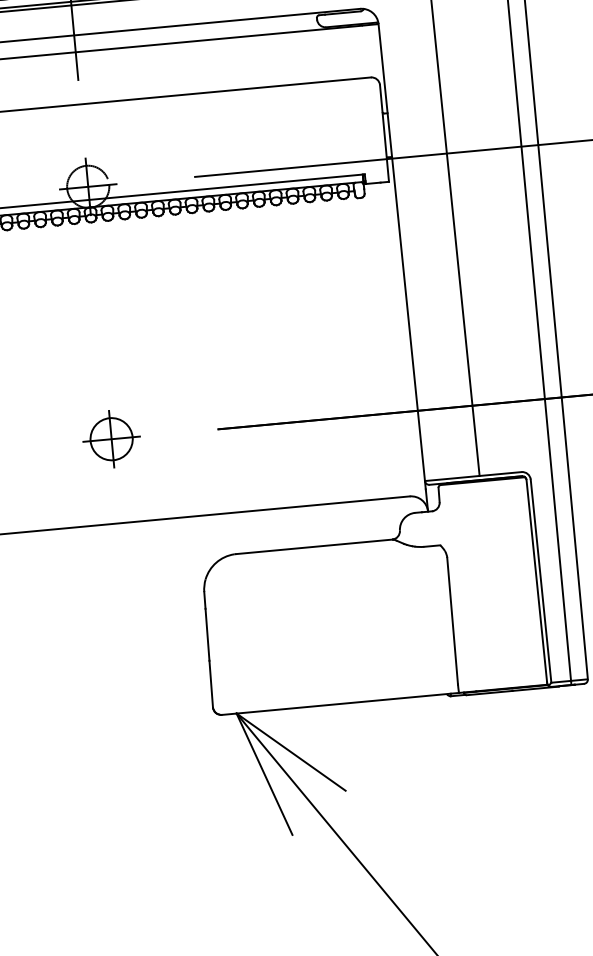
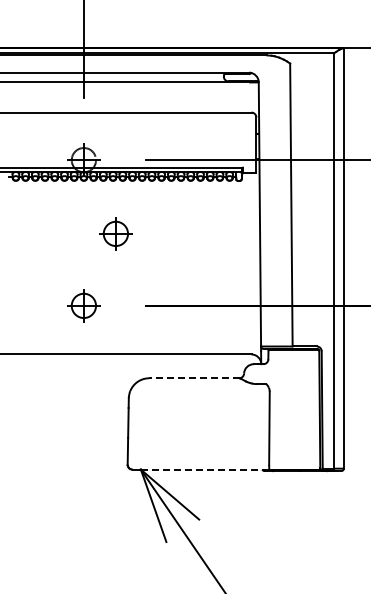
part: (154, 308) -> (115, 233), added
line: (313, 547) -> (193, 378), solid -> dashed
line: (348, 703) -> (205, 469), solid -> dashed

